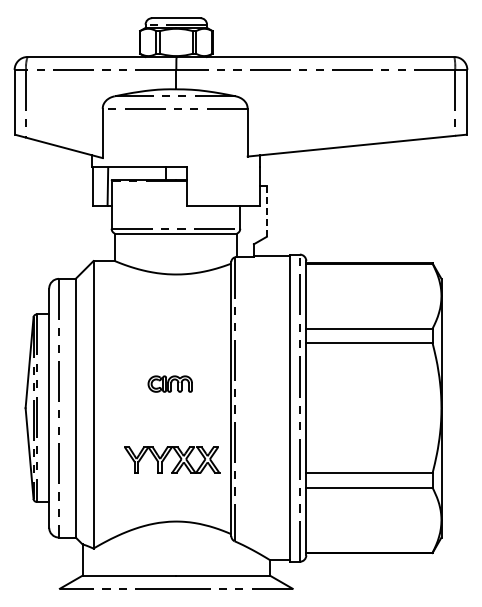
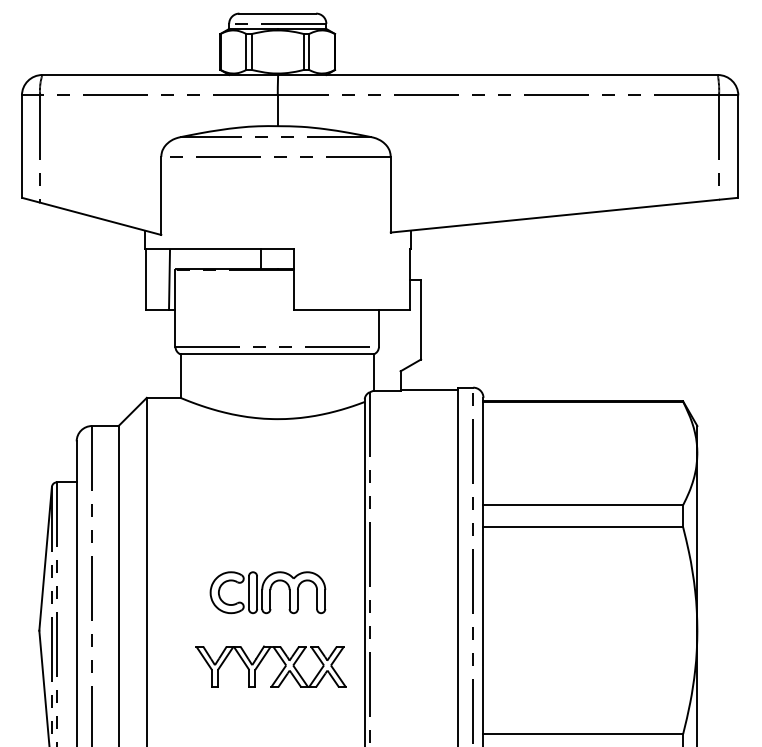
line: (266, 212) -> (420, 321), dashed -> solid
part: (170, 383) -> (268, 591), size x1.67
part: (166, 457) -> (262, 662), moved

